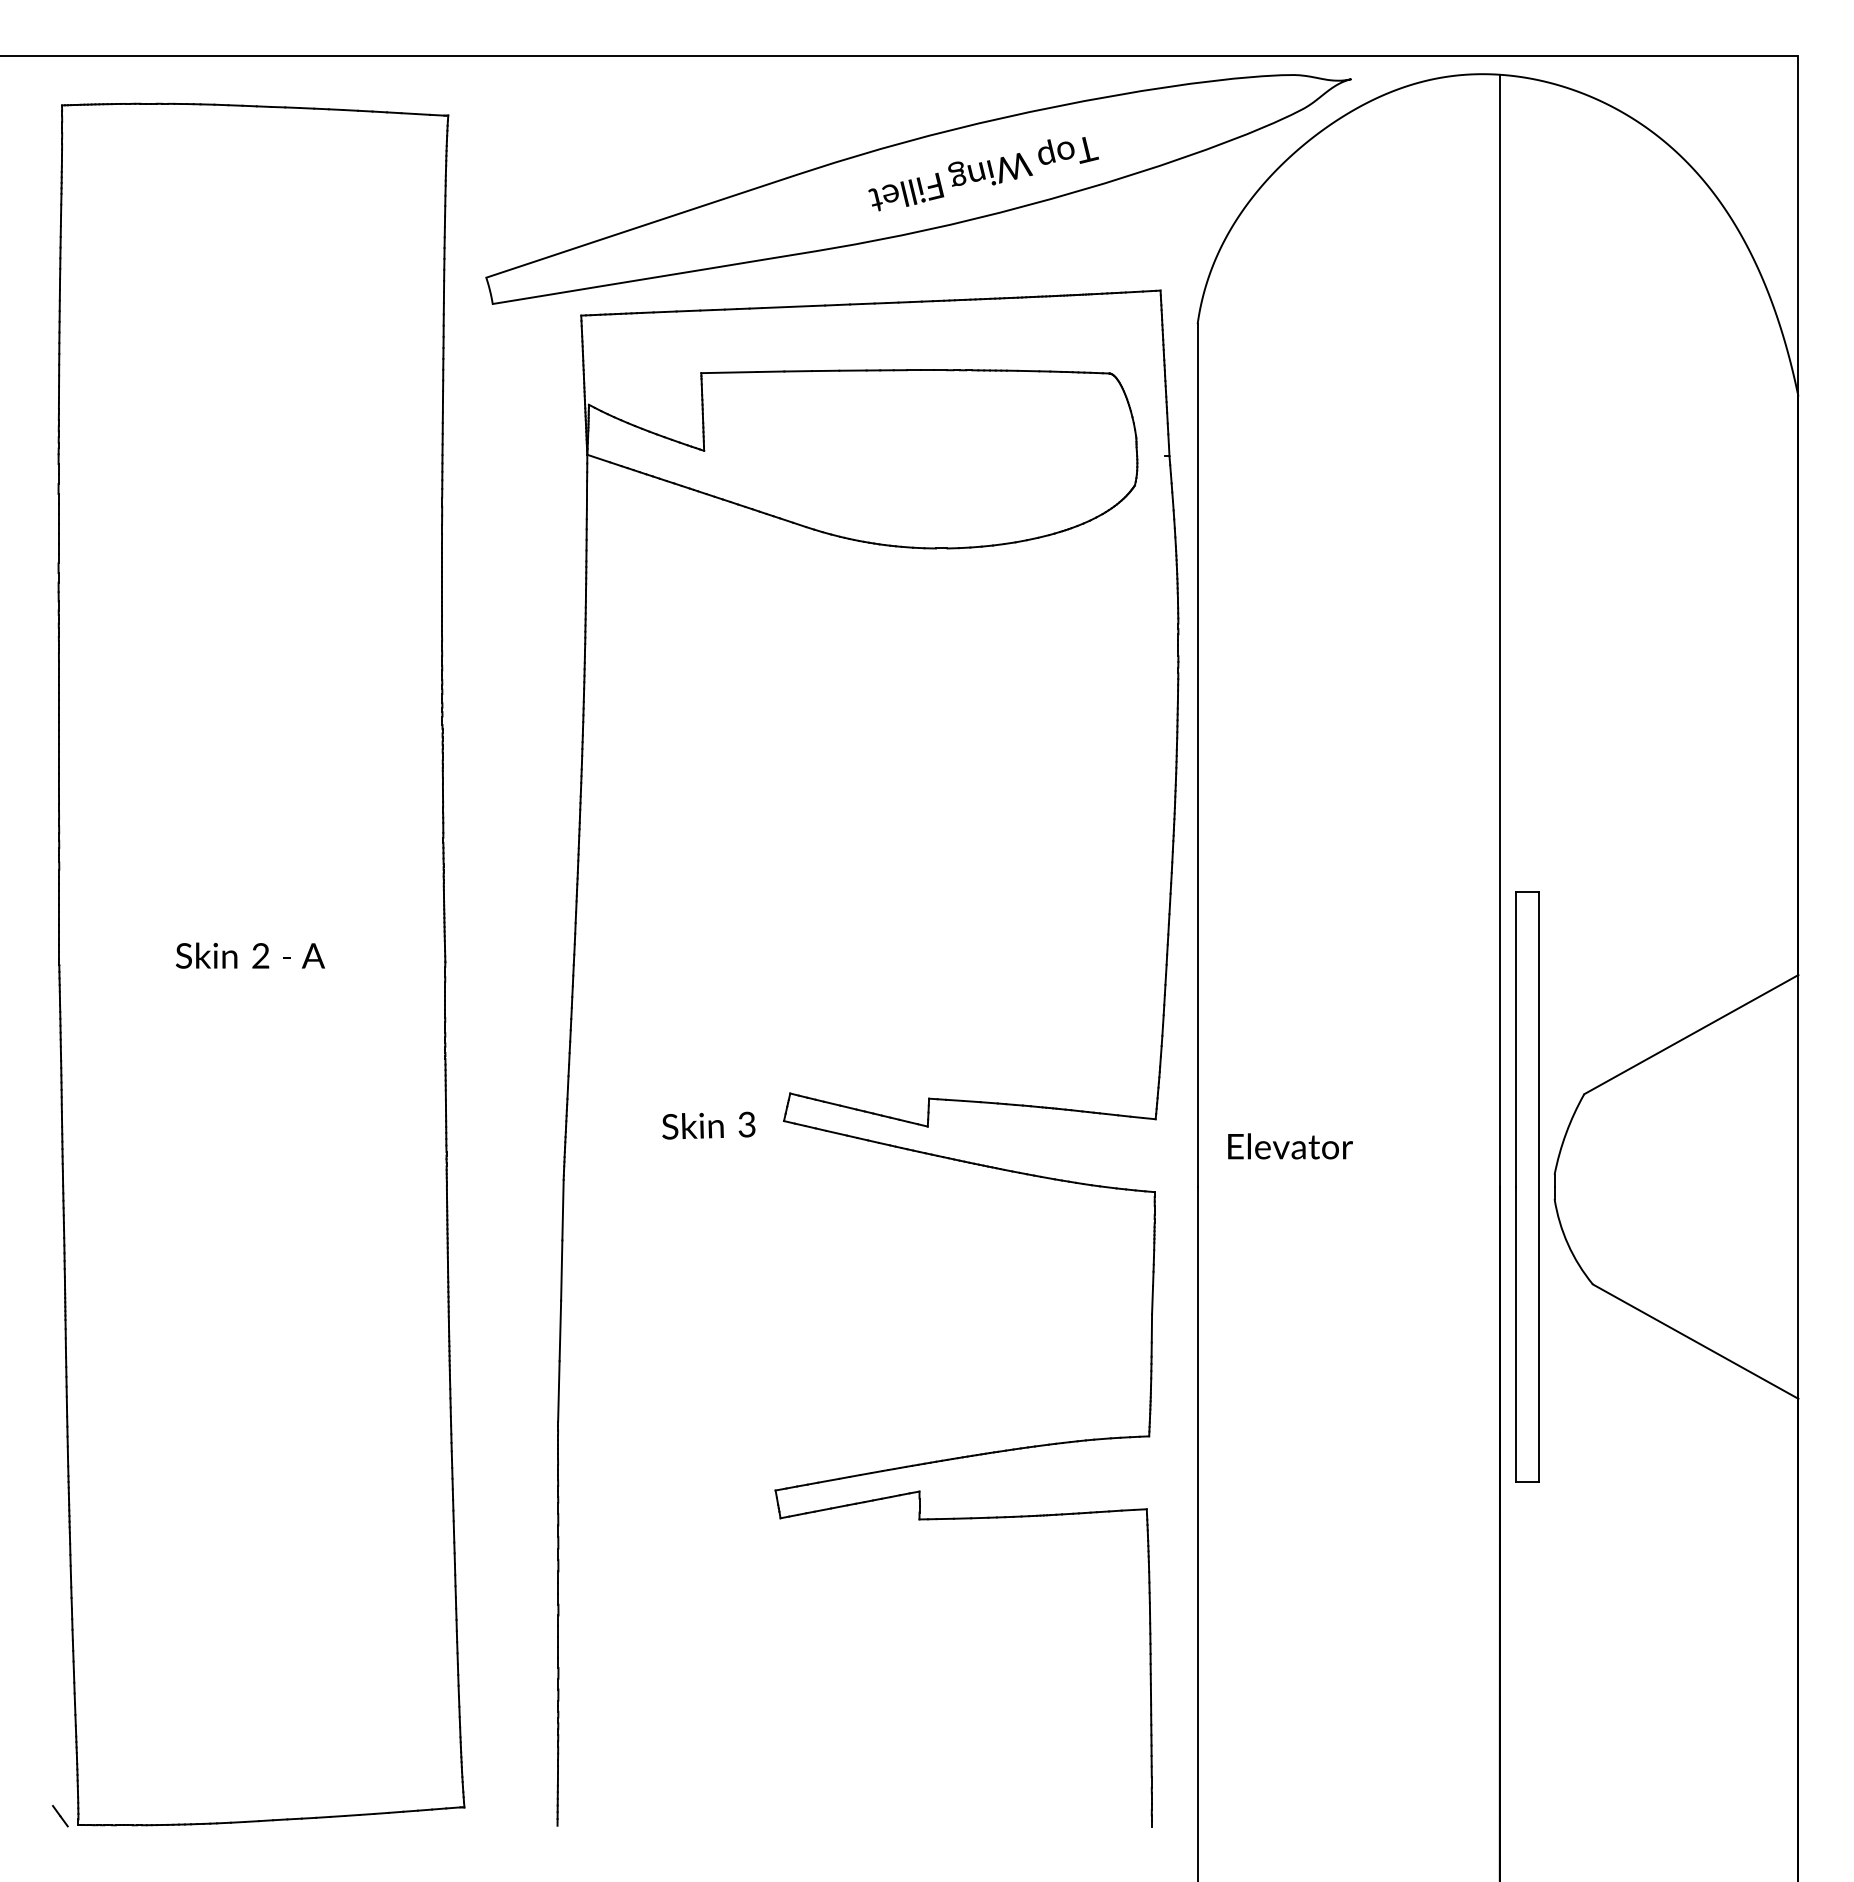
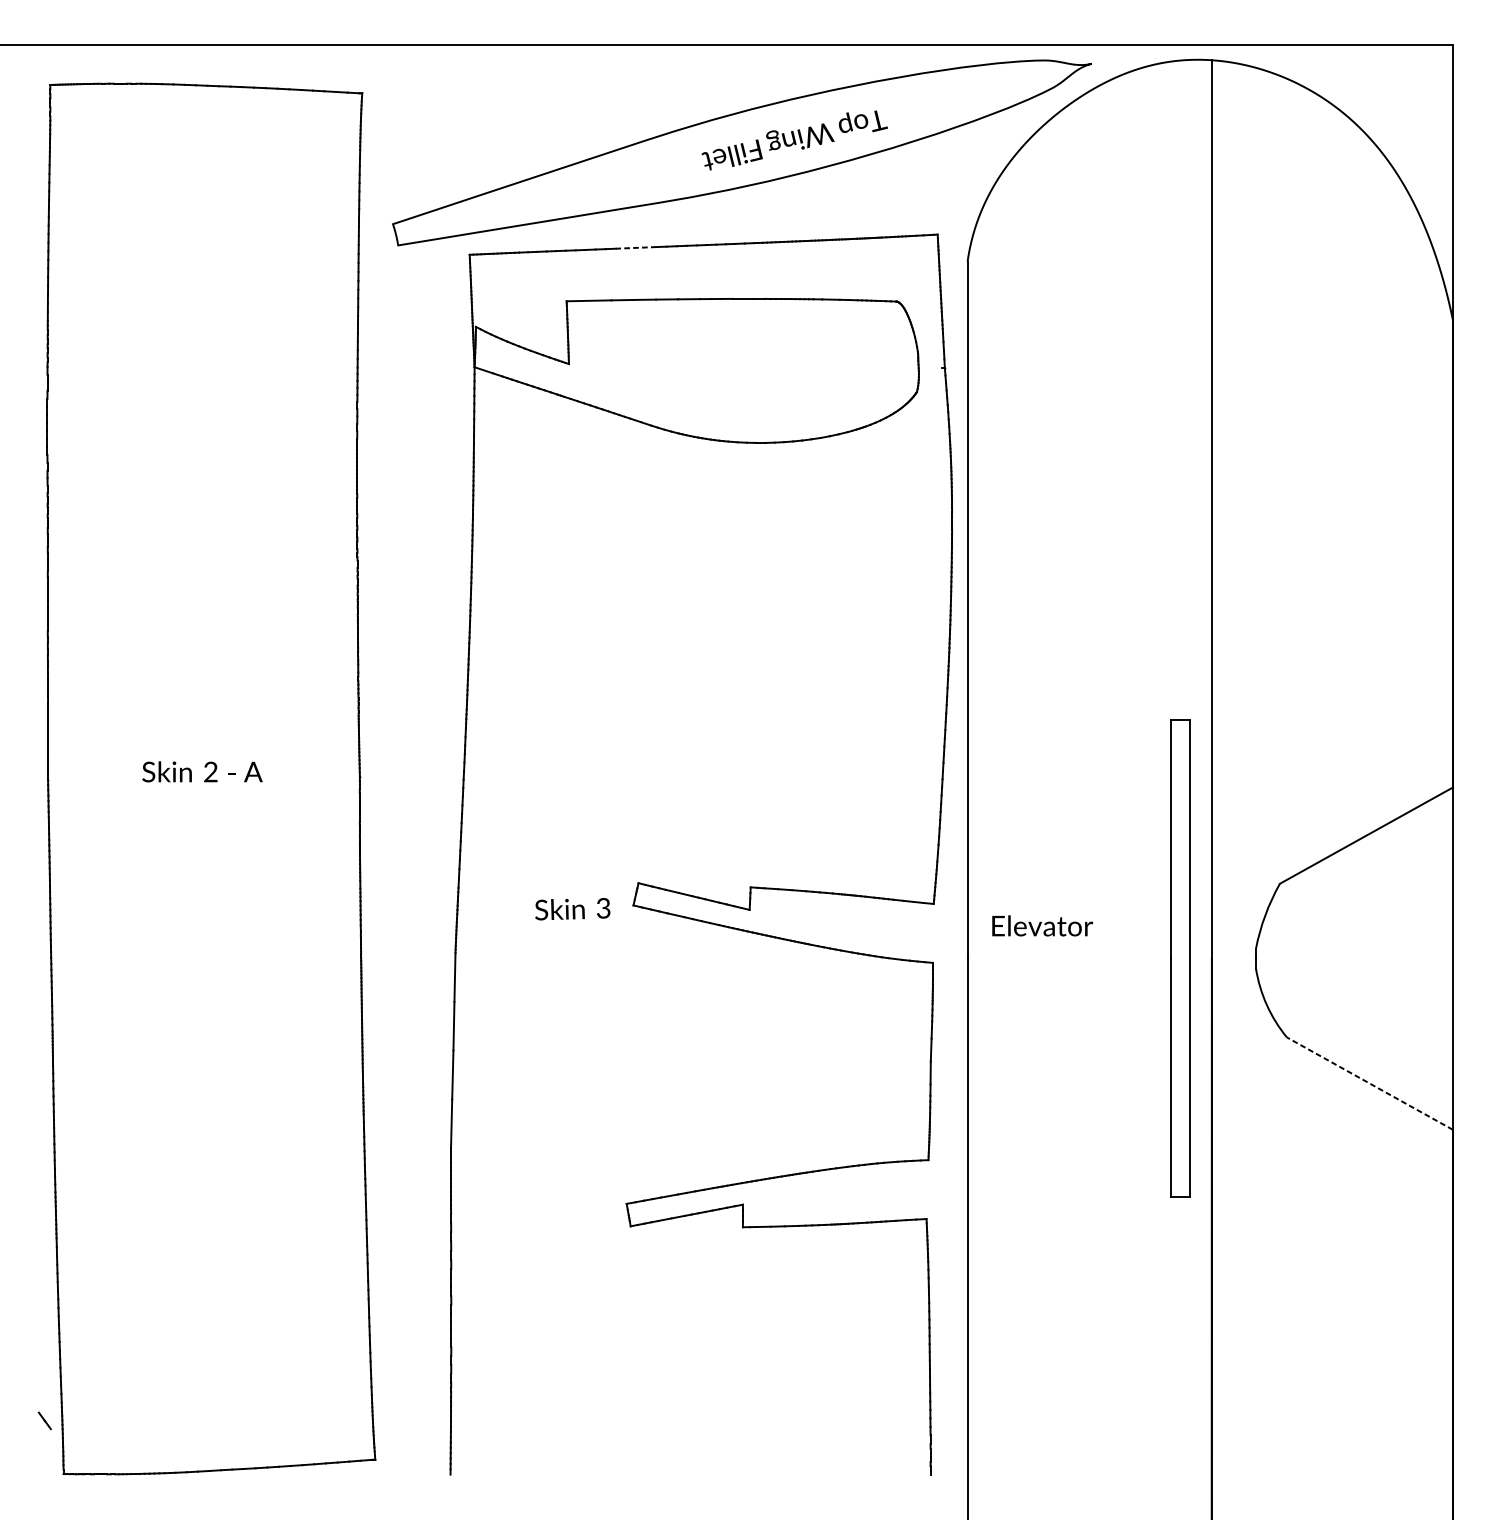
line: (786, 307) -> (635, 248), solid -> dashed
part: (1527, 1186) -> (1180, 958), moved
line: (1695, 1341) -> (1369, 1083), solid -> dashed
line: (60, 1816) -> (45, 1421), moved

